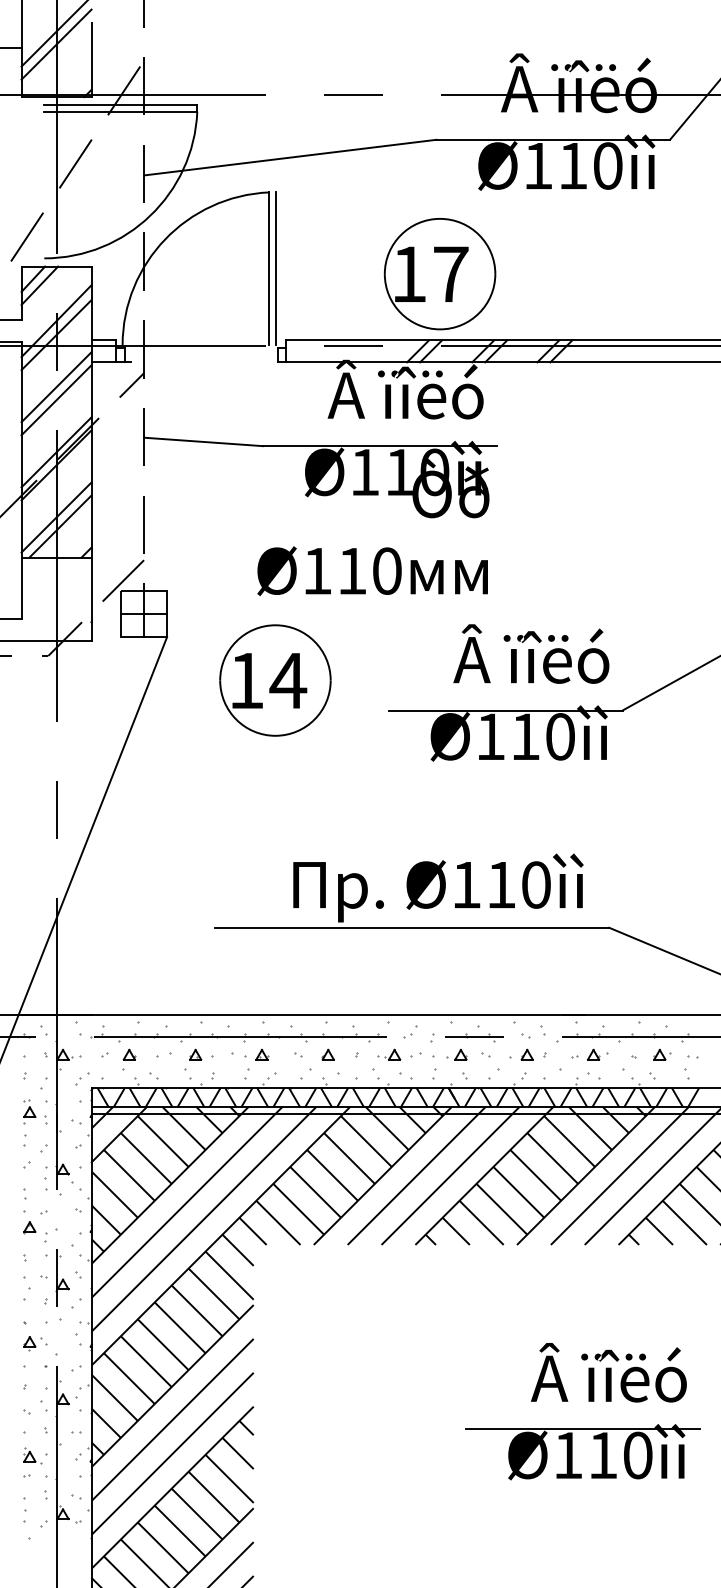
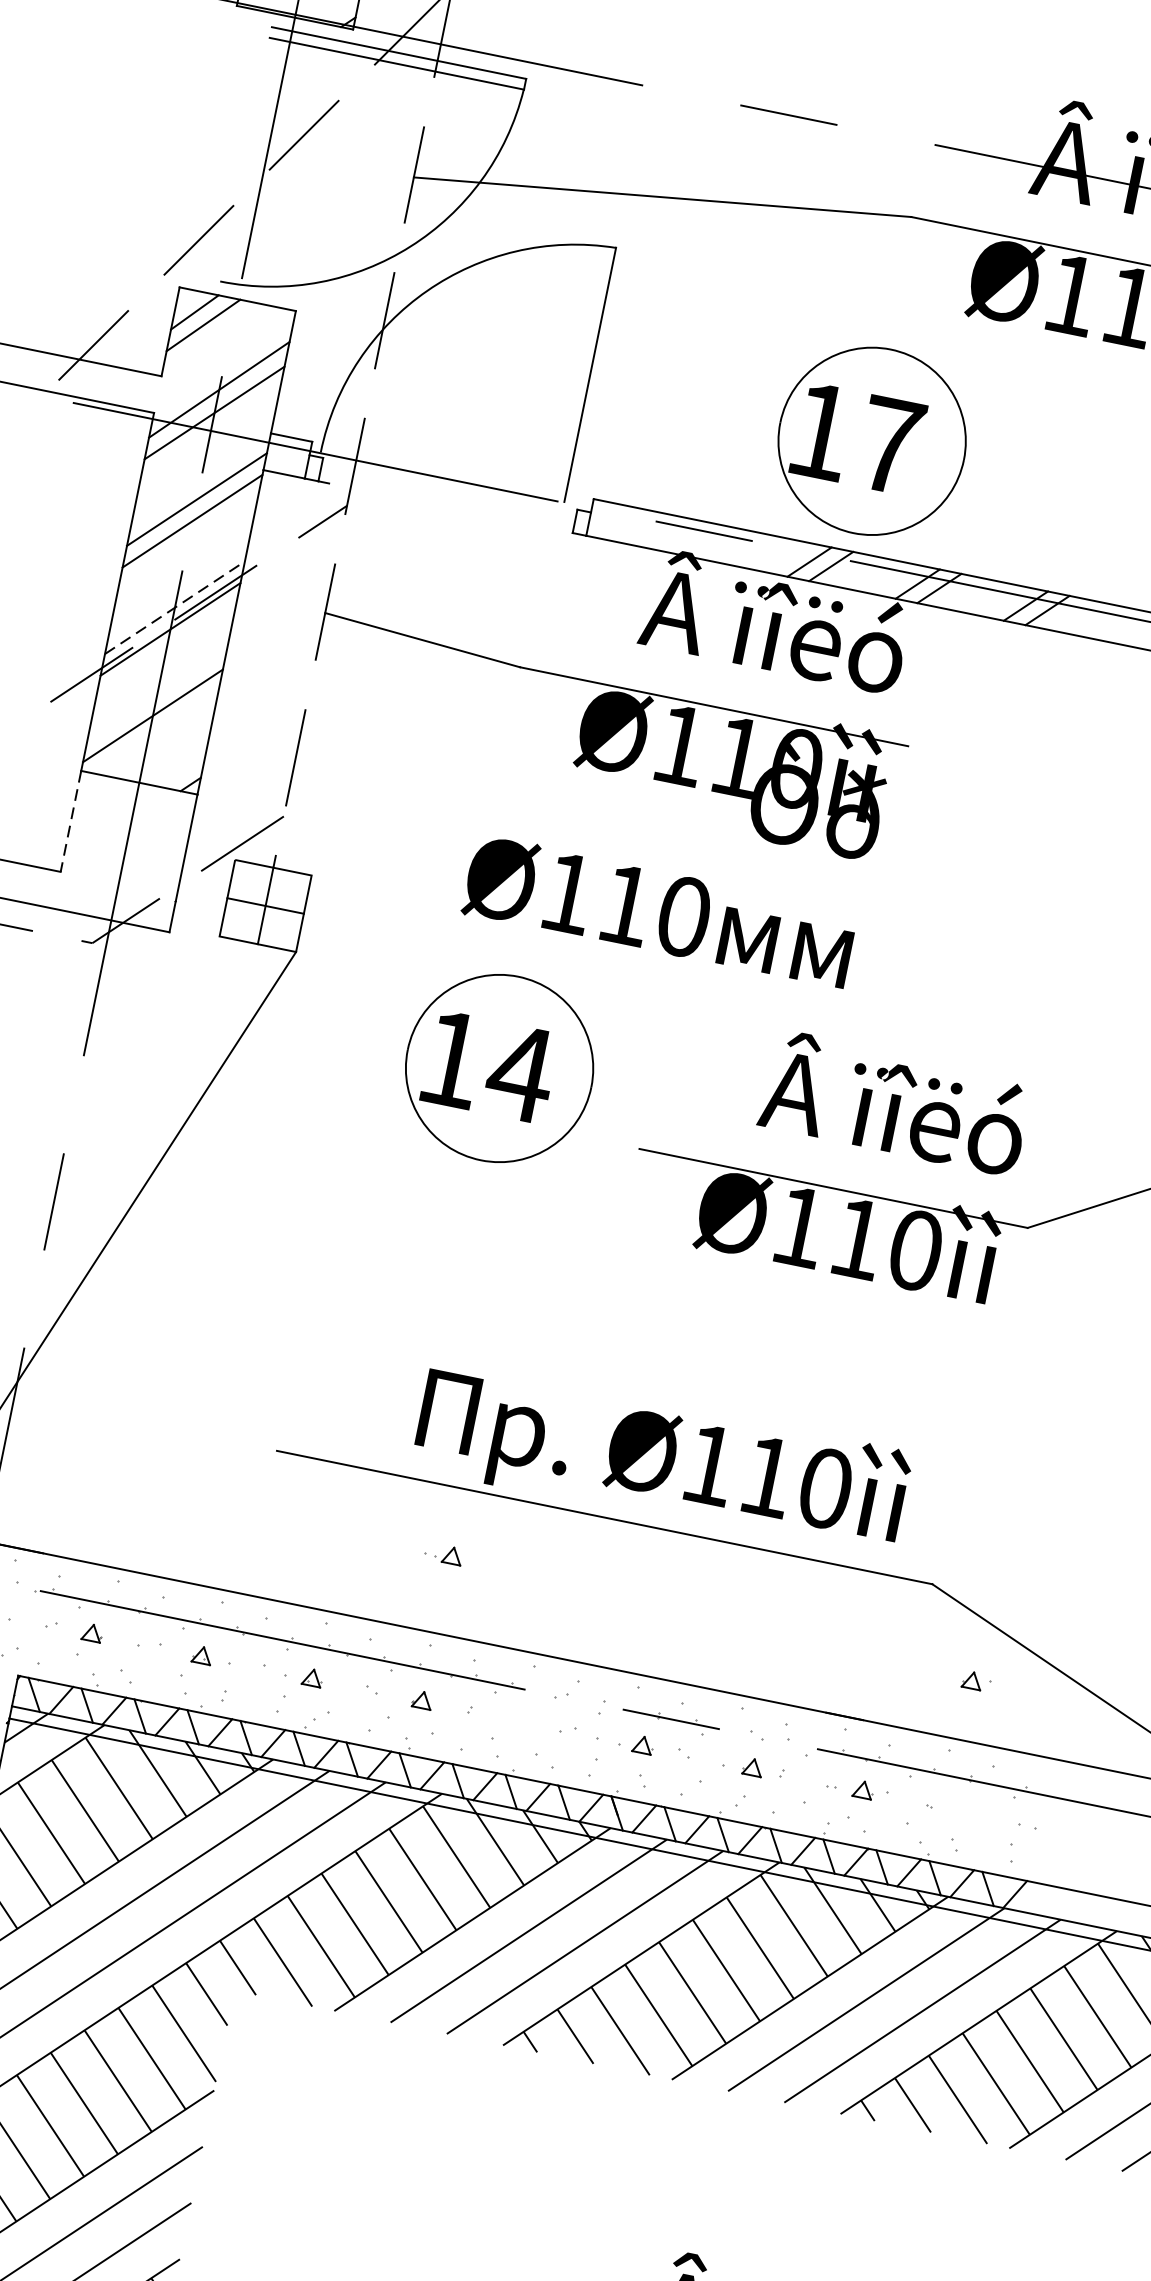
line: (275, 268) -> (600, 376), removed
line: (56, 451) -> (175, 606), solid -> dashed
line: (60, 526) -> (156, 732), removed
line: (21, 588) -> (70, 822), solid -> dashed
part: (275, 680) -> (499, 1068), moved
part: (389, 1054) -> (444, 1553), moved
part: (662, 1054) -> (976, 1680), moved

